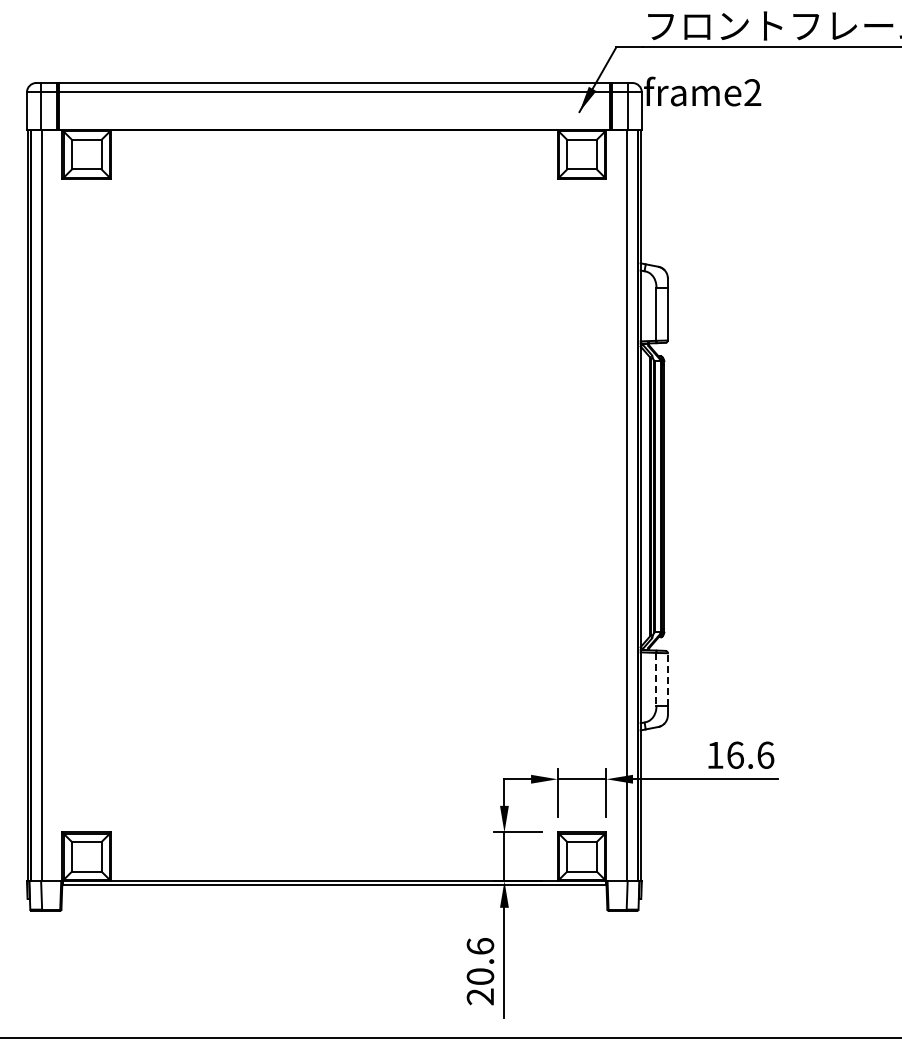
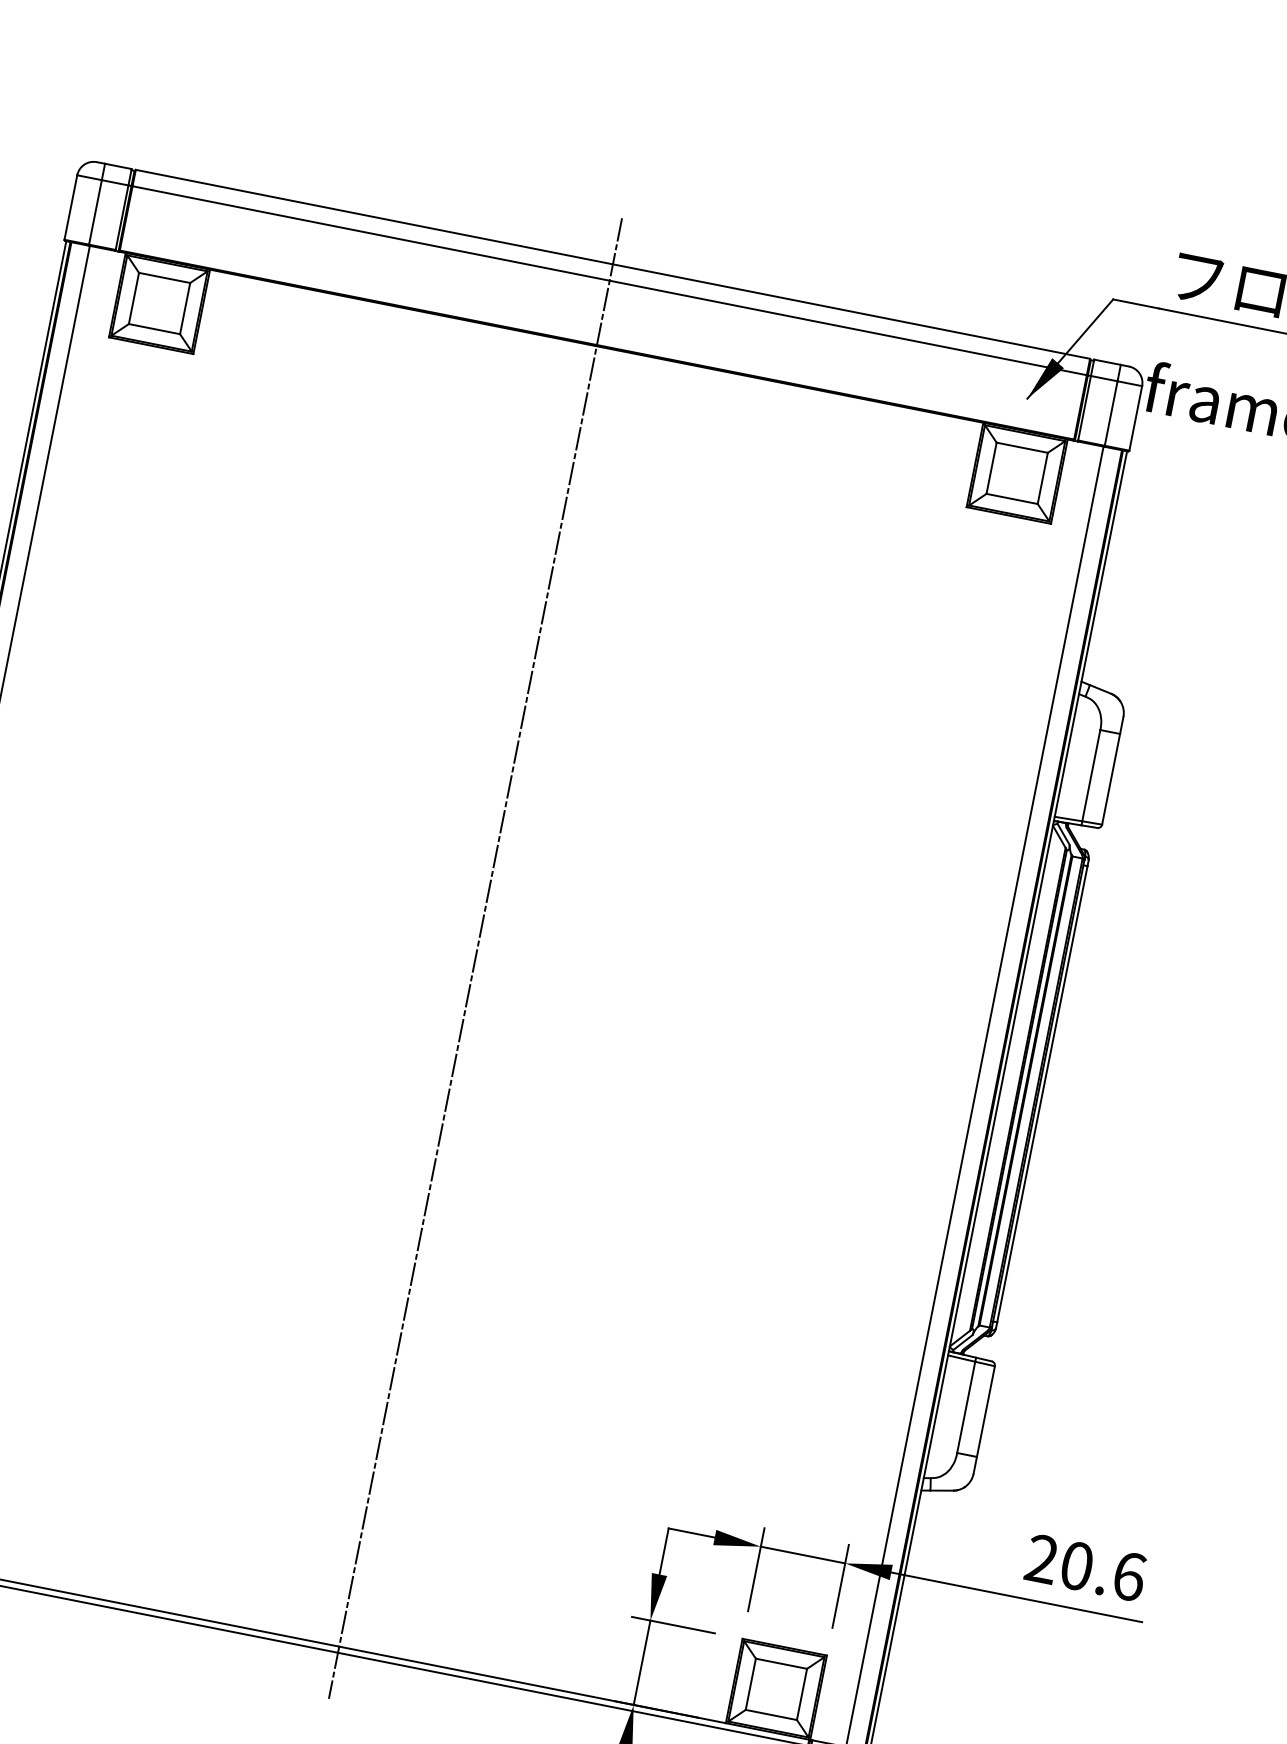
line: (334, 483) -> (475, 957), added
line: (667, 678) -> (985, 1409), dashed -> solid
line: (656, 679) -> (966, 1407), dashed -> solid
text: (725, 754) -> (1059, 1561), 16.6 -> 20.6

